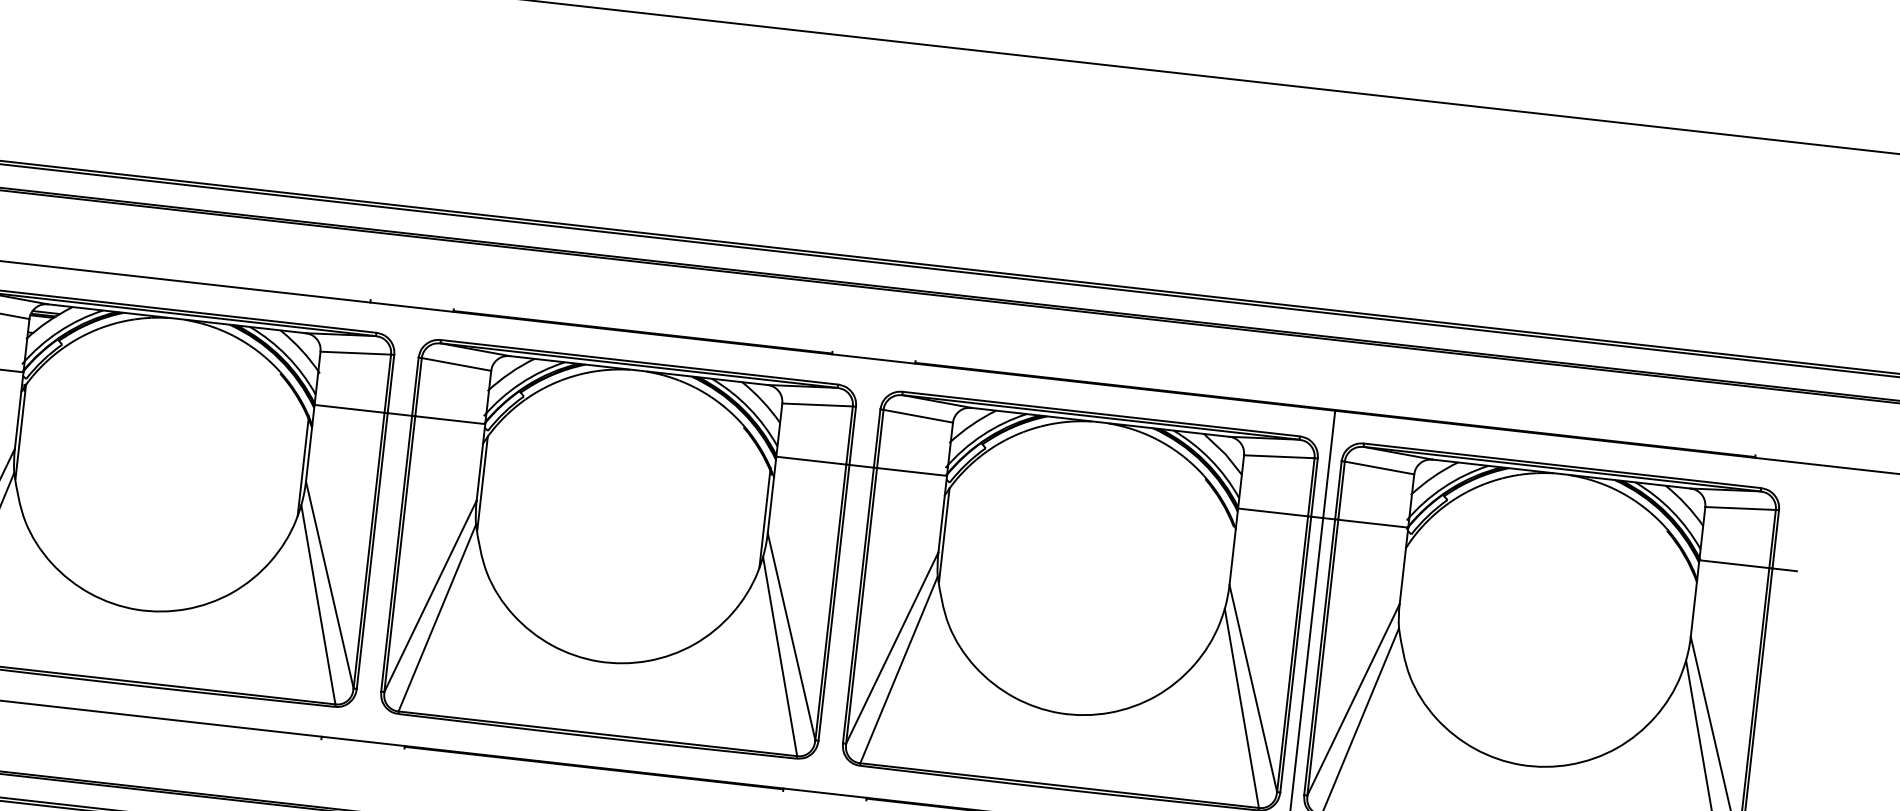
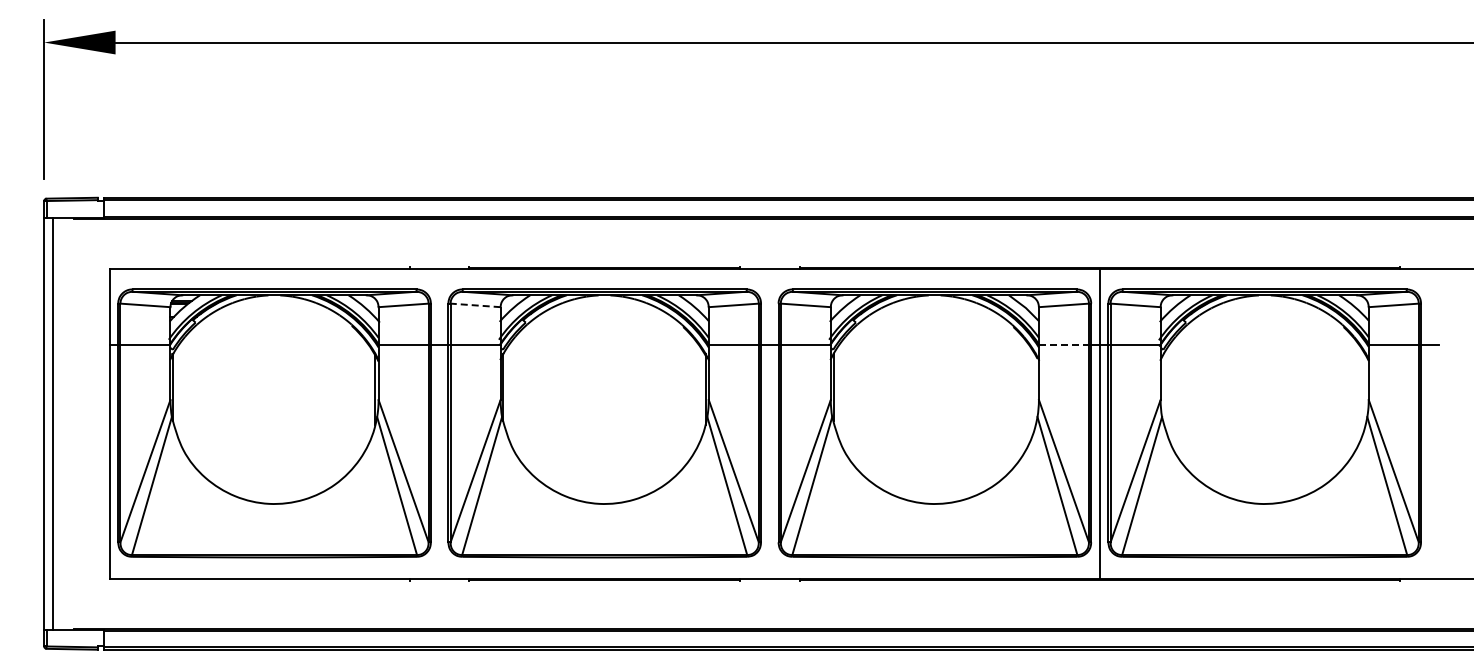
line: (456, 364) -> (475, 305), solid -> dashed
line: (1273, 512) -> (1064, 345), solid -> dashed

